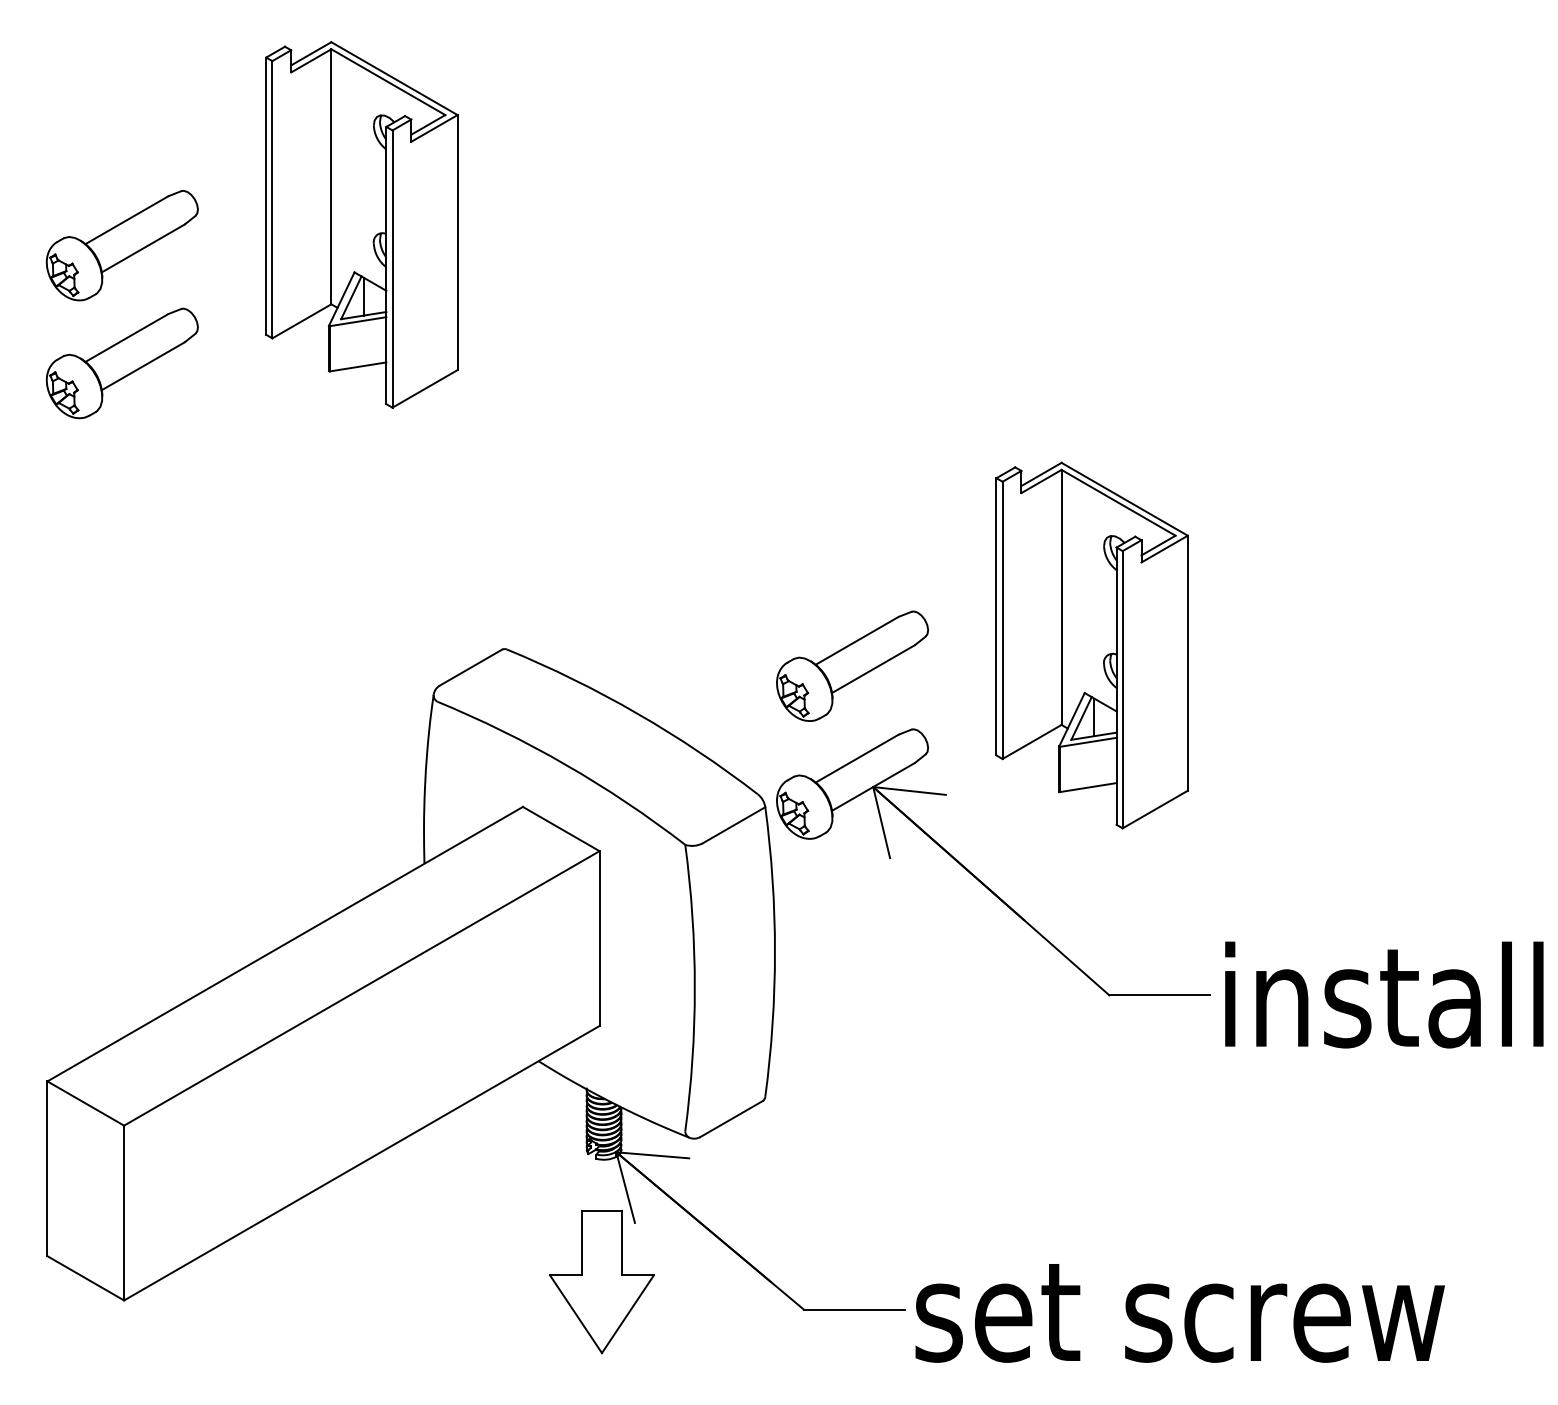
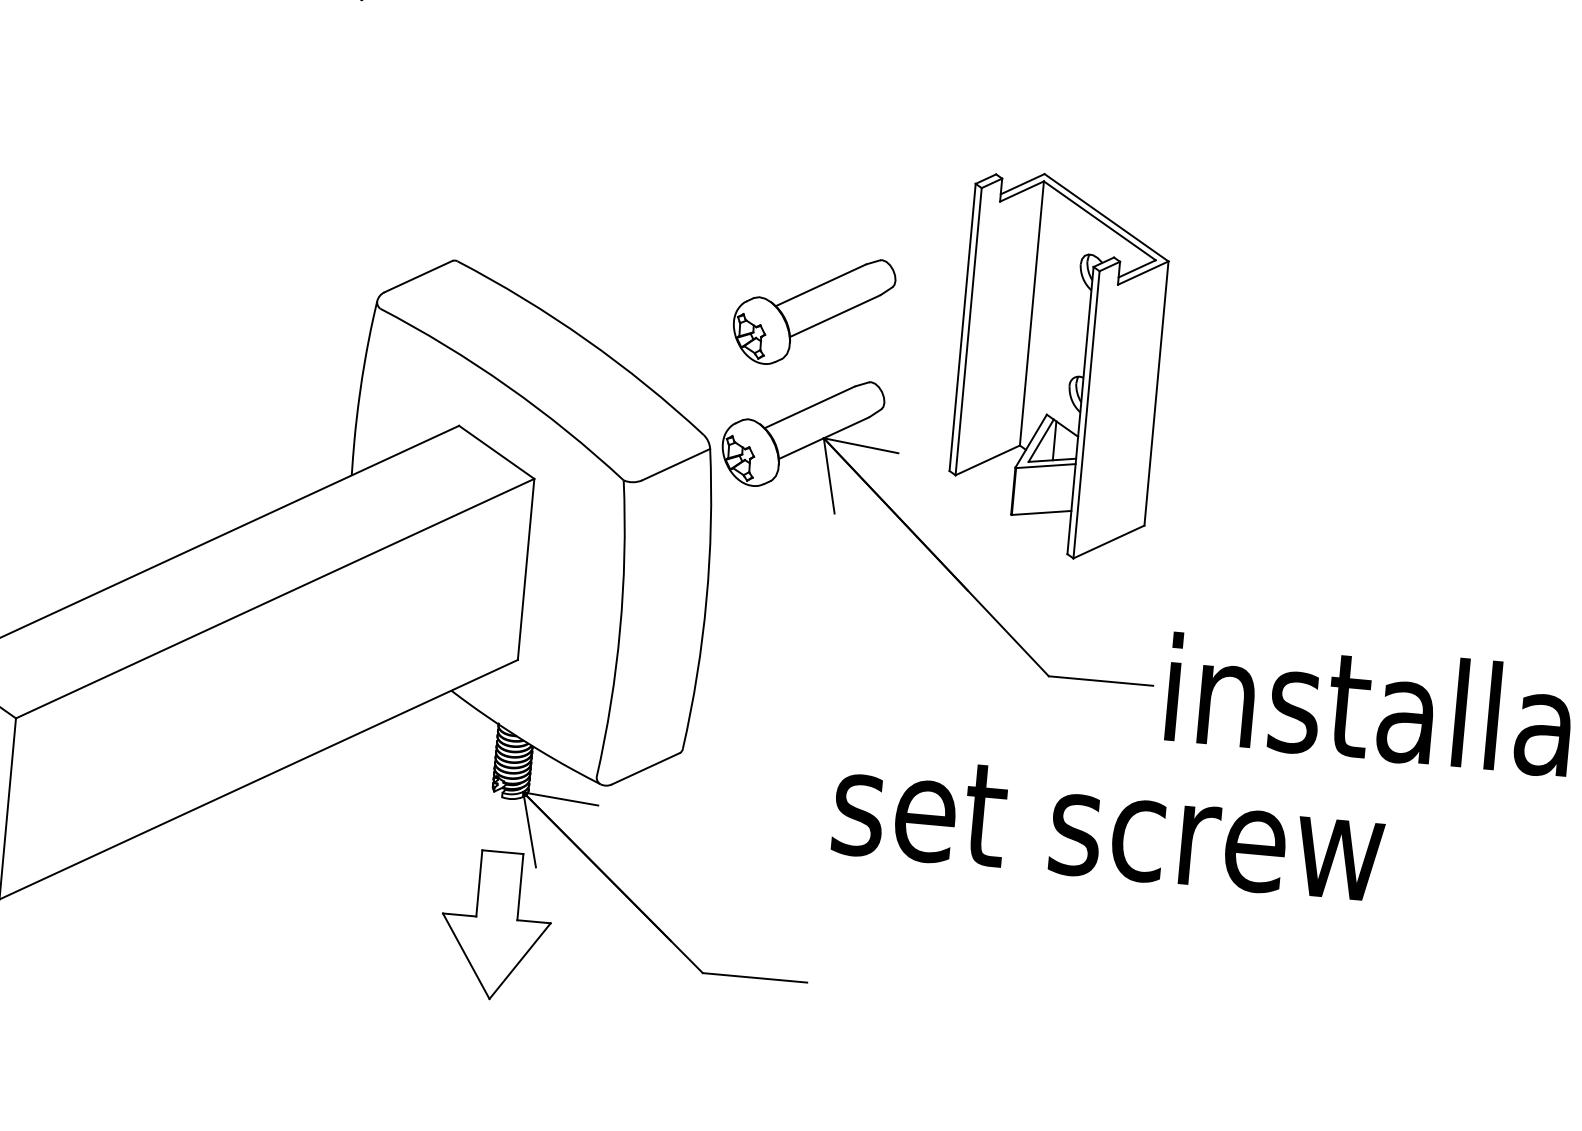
part: (1091, 645) -> (1058, 366), moved
text: (1179, 1313) -> (1108, 828), moved

